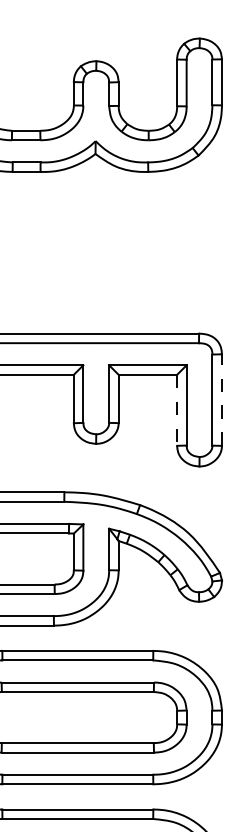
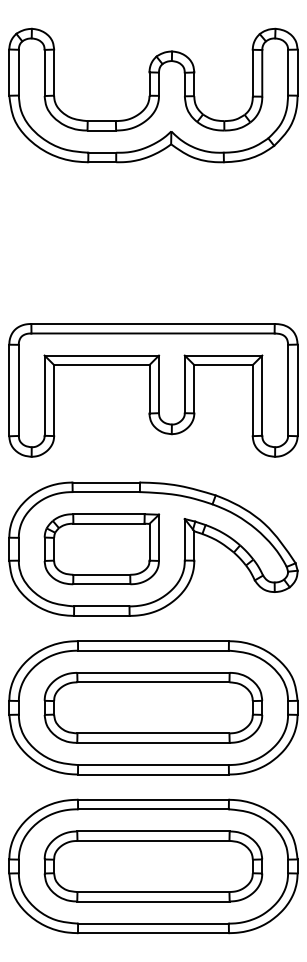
line: (221, 400) -> (297, 390), dashed -> solid
line: (176, 410) -> (252, 400), dashed -> solid

